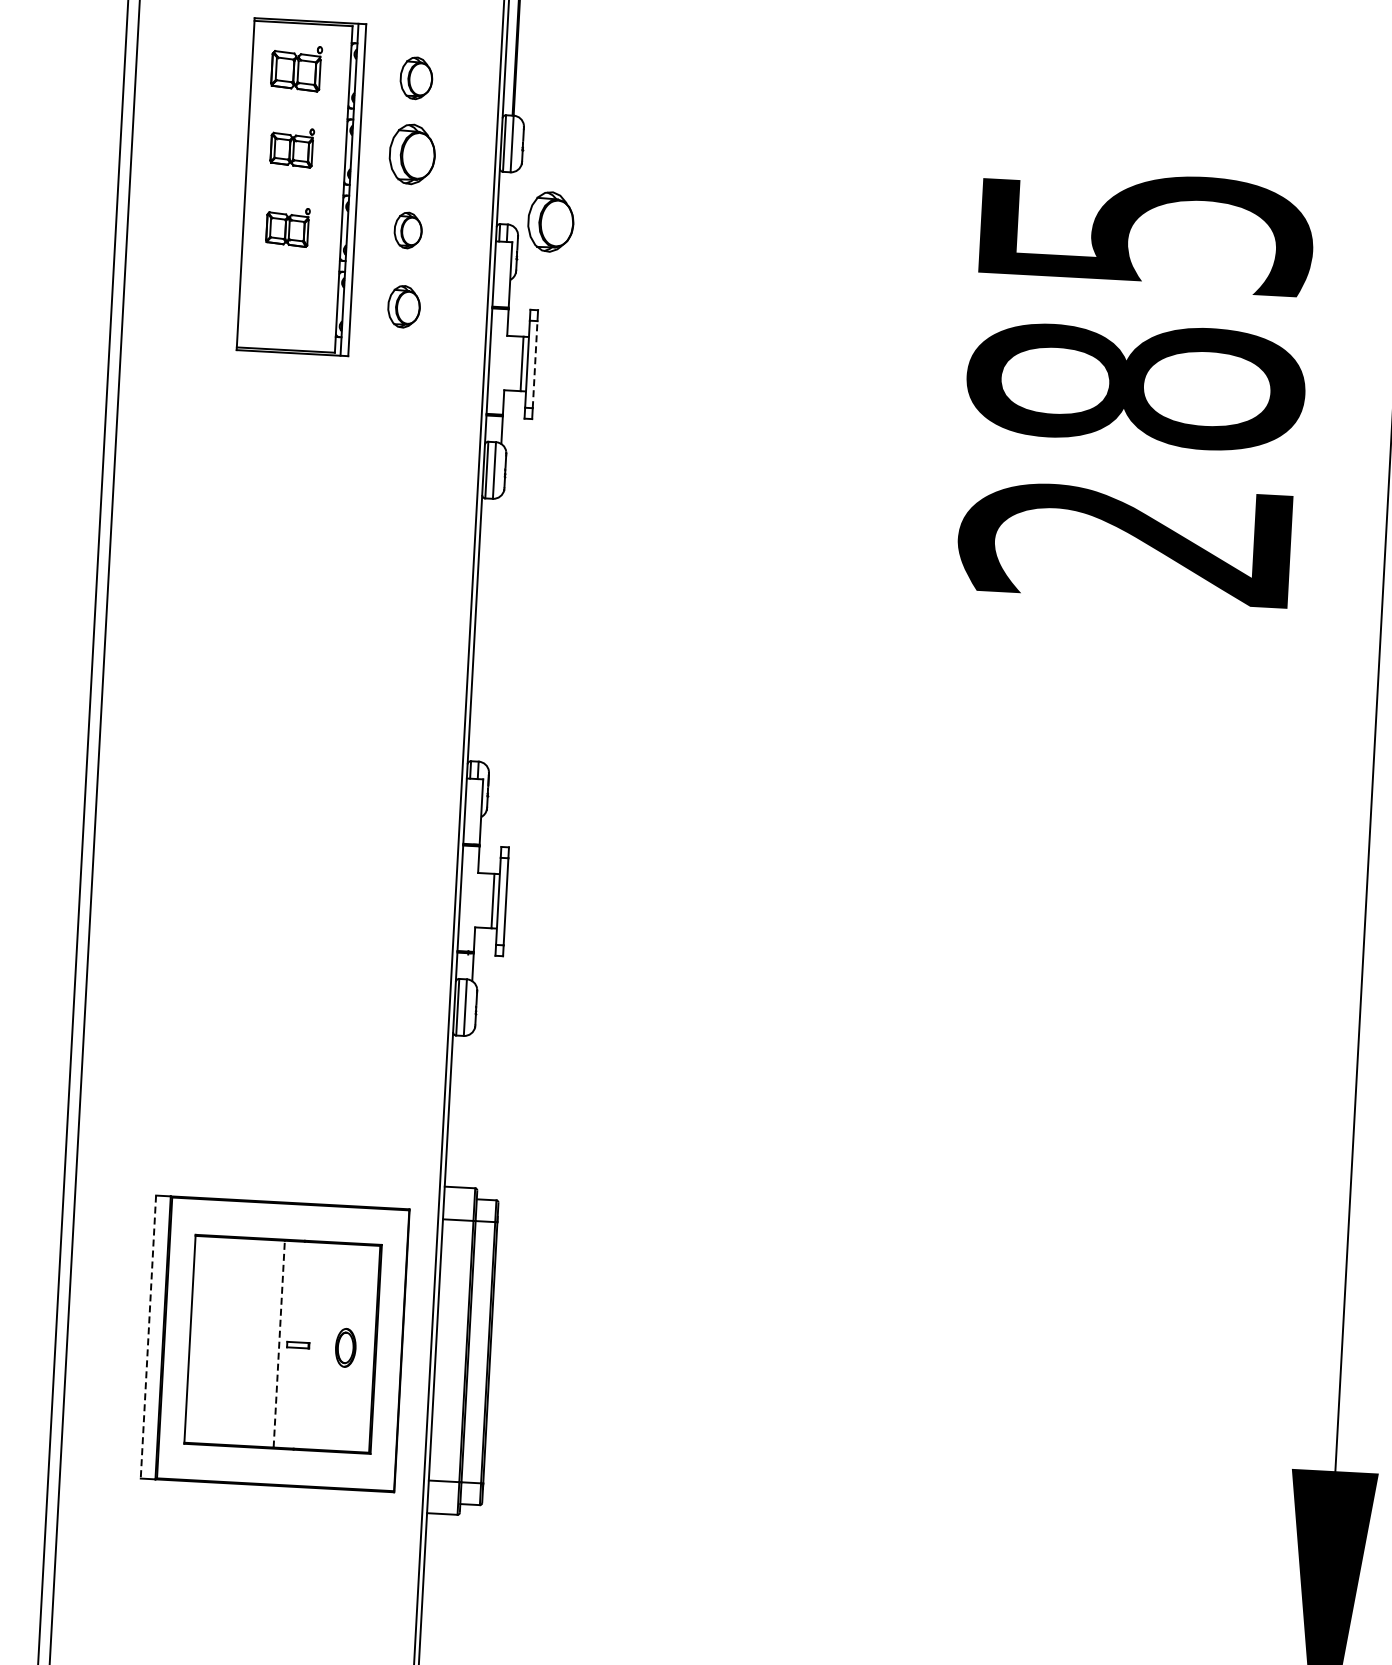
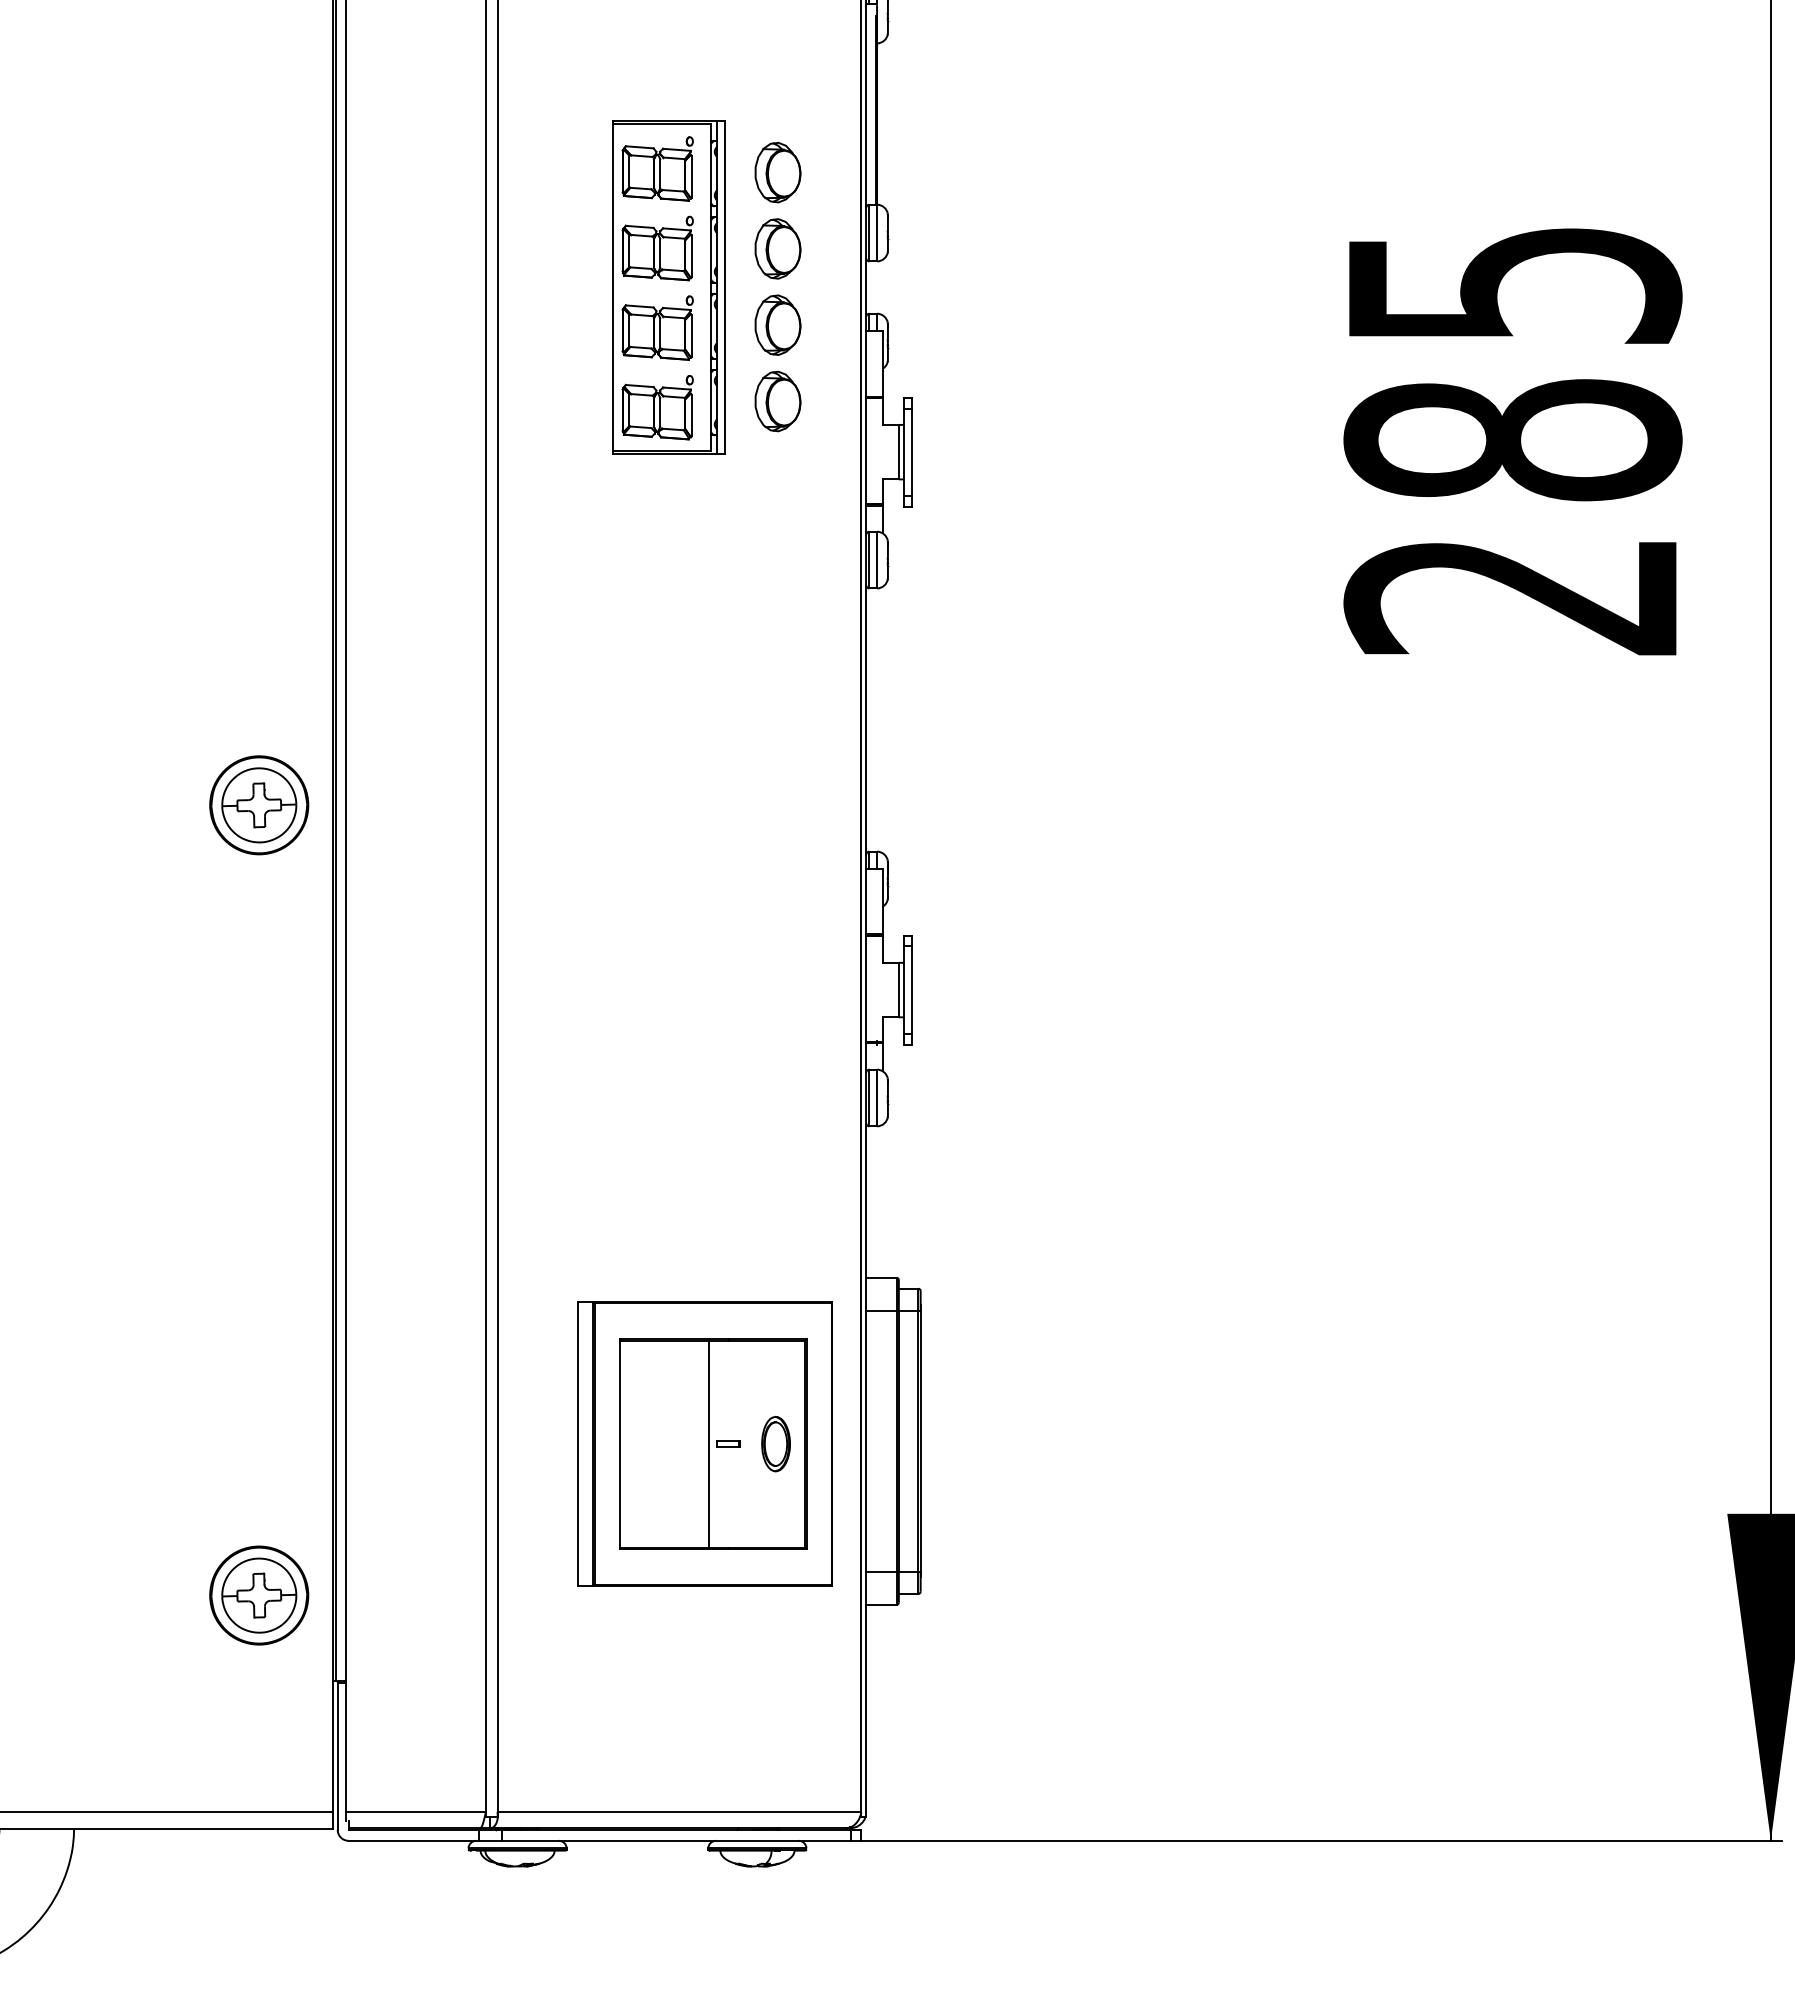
part: (296, 67) -> (657, 168), size x1.43
part: (416, 78) -> (777, 172), size x1.43
part: (292, 147) -> (657, 248), size x1.67
part: (550, 221) -> (919, 308), removed
part: (287, 226) -> (657, 327), size x1.67
part: (407, 229) -> (777, 324), size x1.67
part: (283, 306) -> (657, 407), added
part: (403, 306) -> (777, 401), size x1.43
line: (534, 364) -> (911, 452), dashed -> solid
line: (148, 1337) -> (578, 1444), dashed -> solid
line: (279, 1344) -> (709, 1444), dashed -> solid
part: (345, 1348) -> (775, 1444), size x1.43

